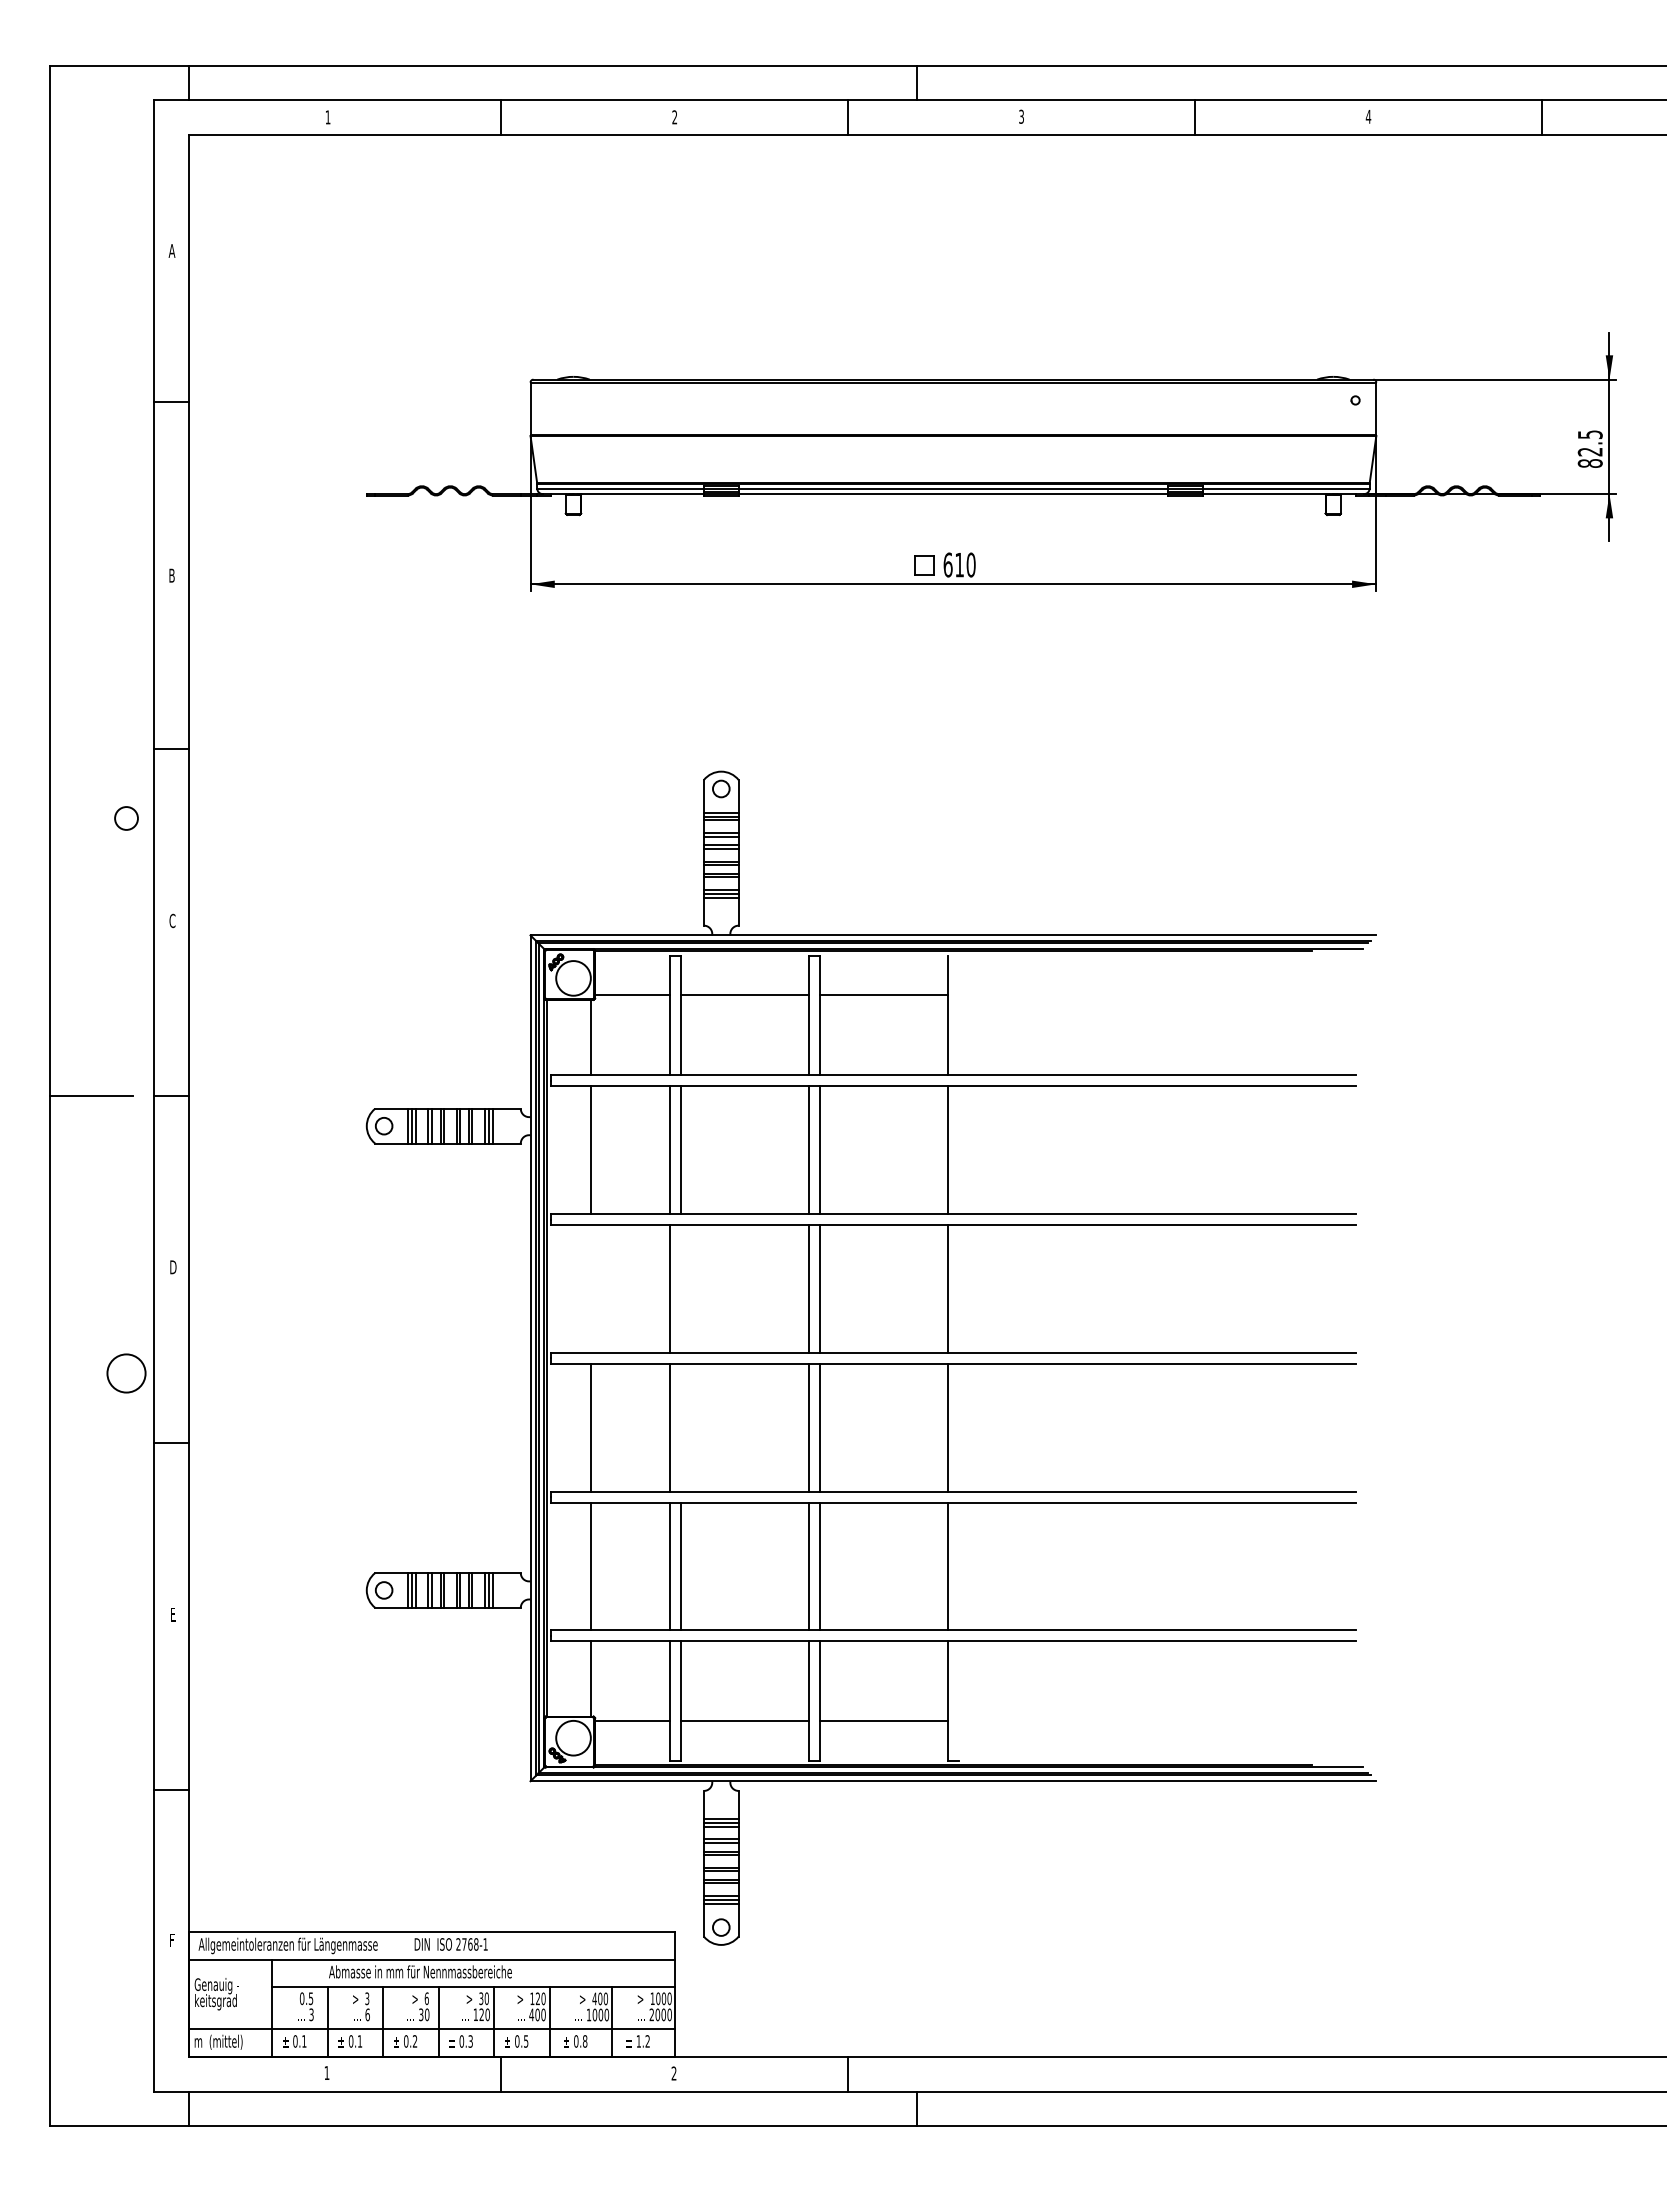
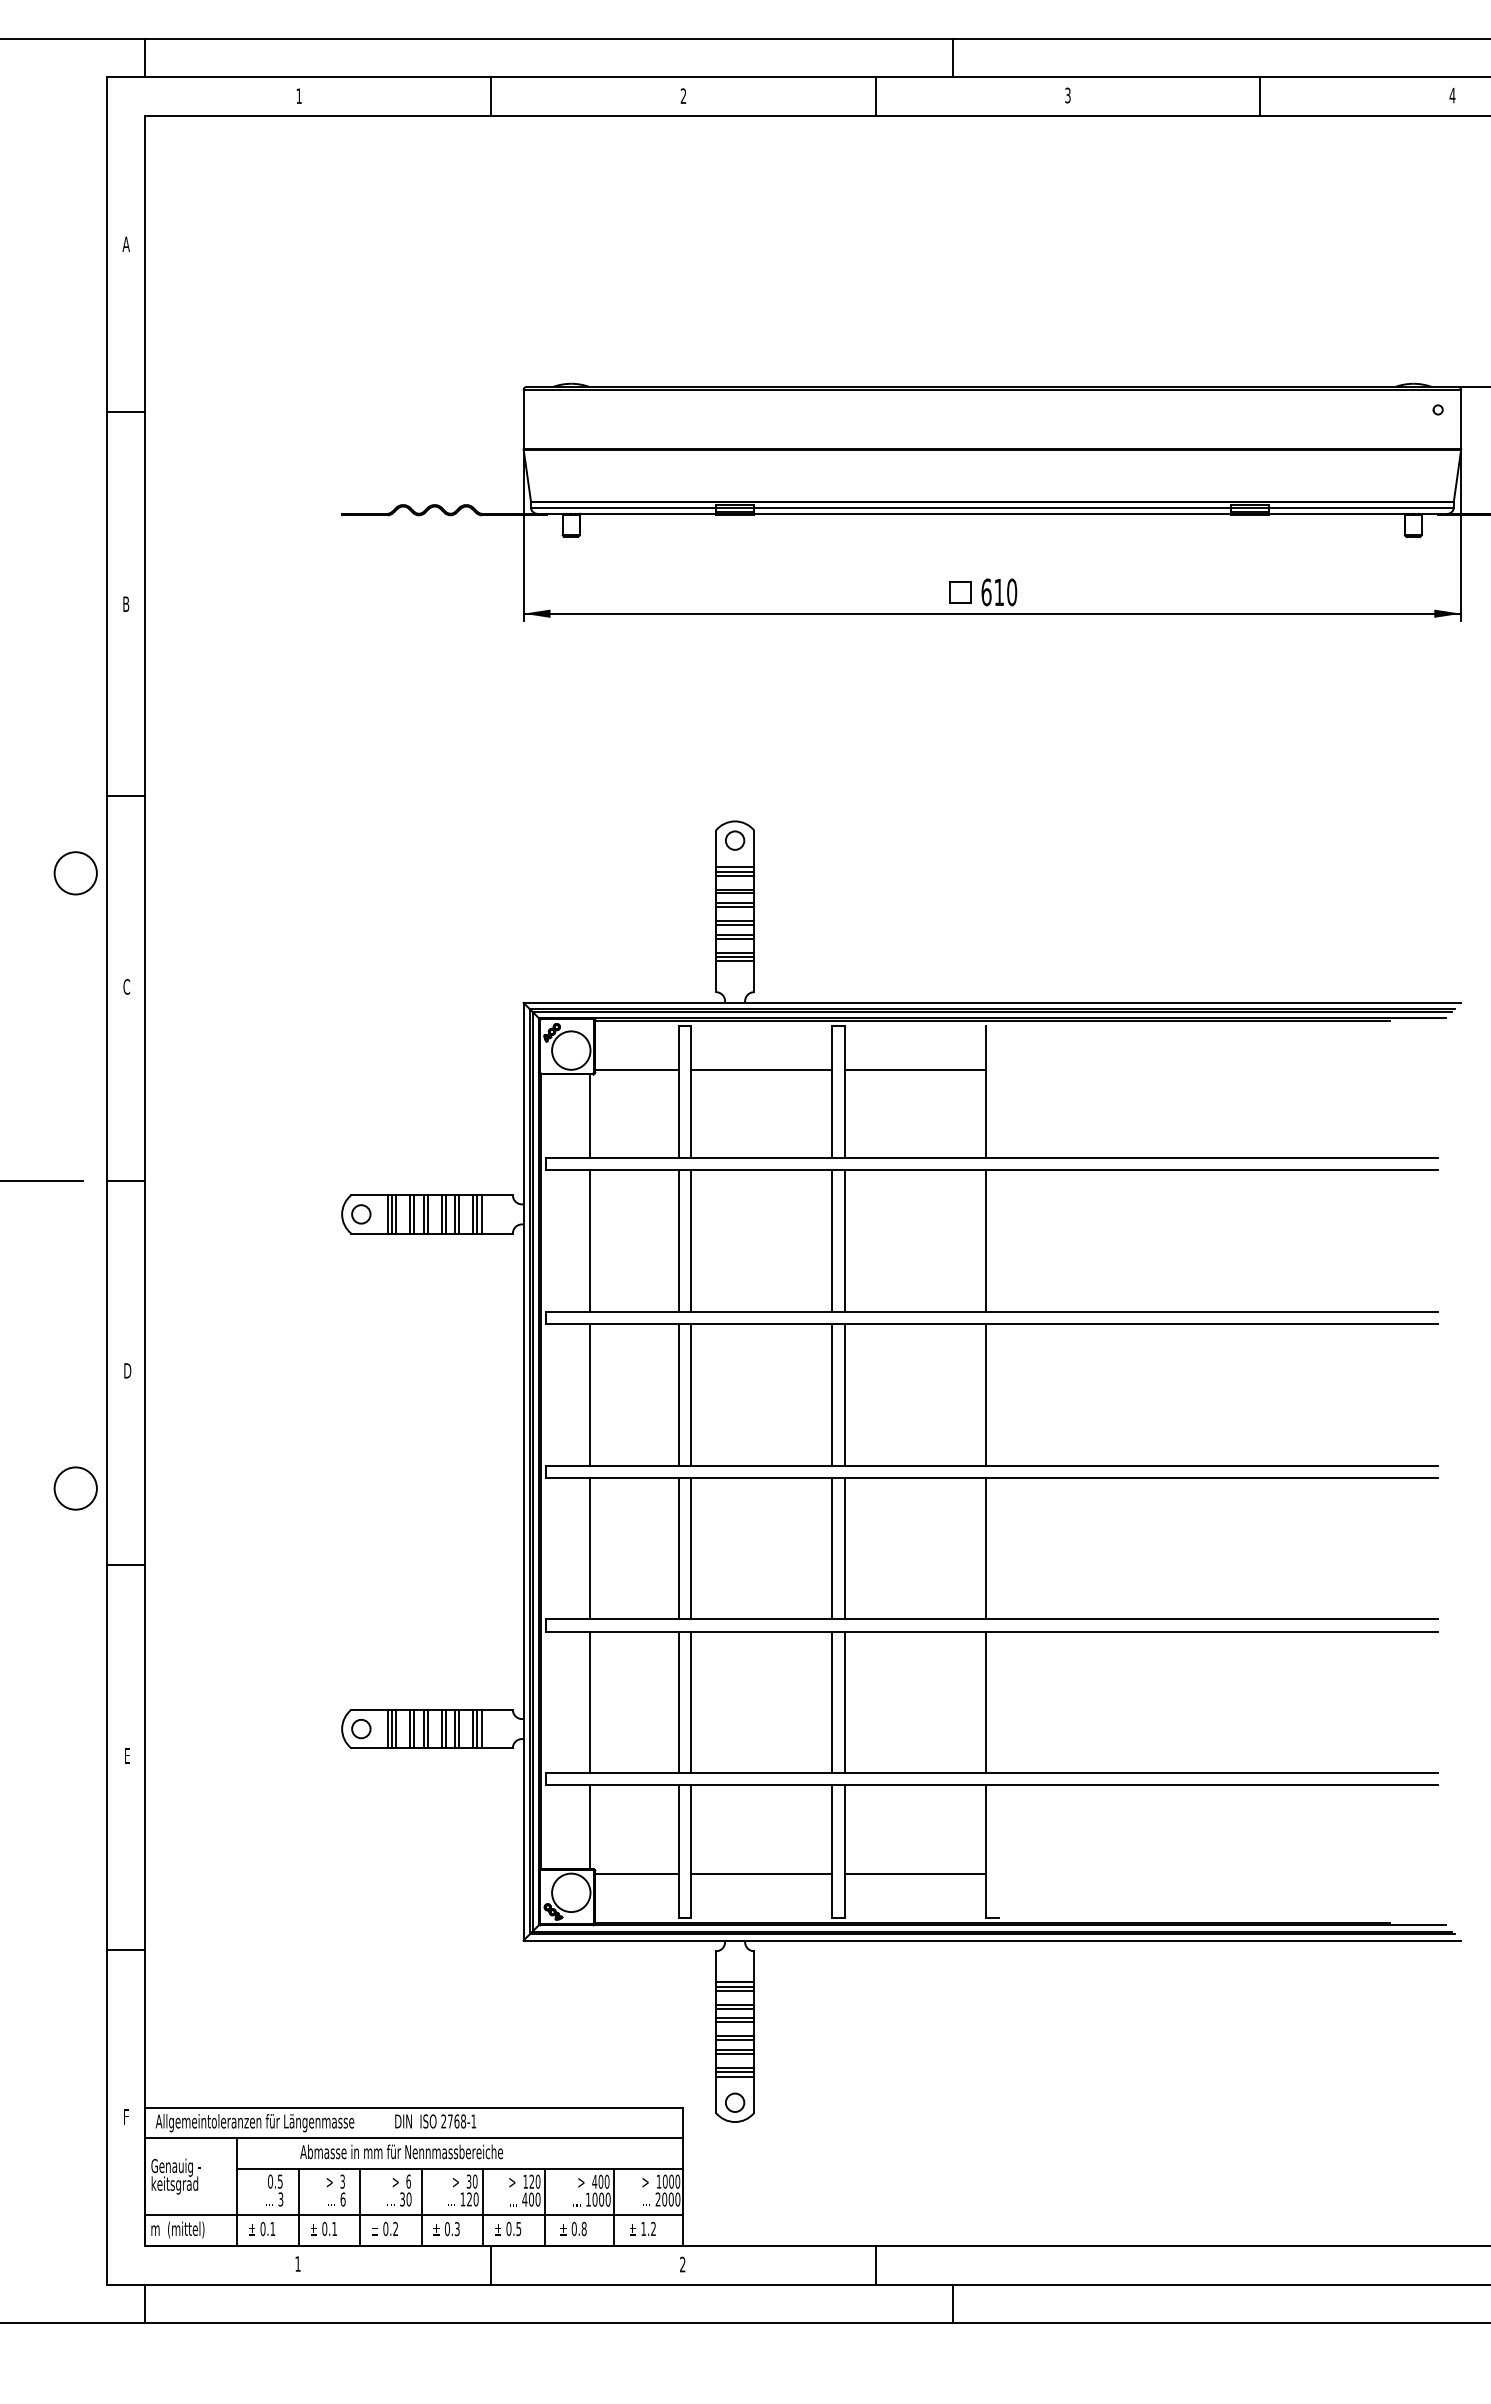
circle: (126, 818) -> (75, 873), size x1.67
line: (590, 1288) -> (590, 1394), added
line: (681, 1288) -> (690, 1394), added
line: (681, 1427) -> (690, 1548), added

